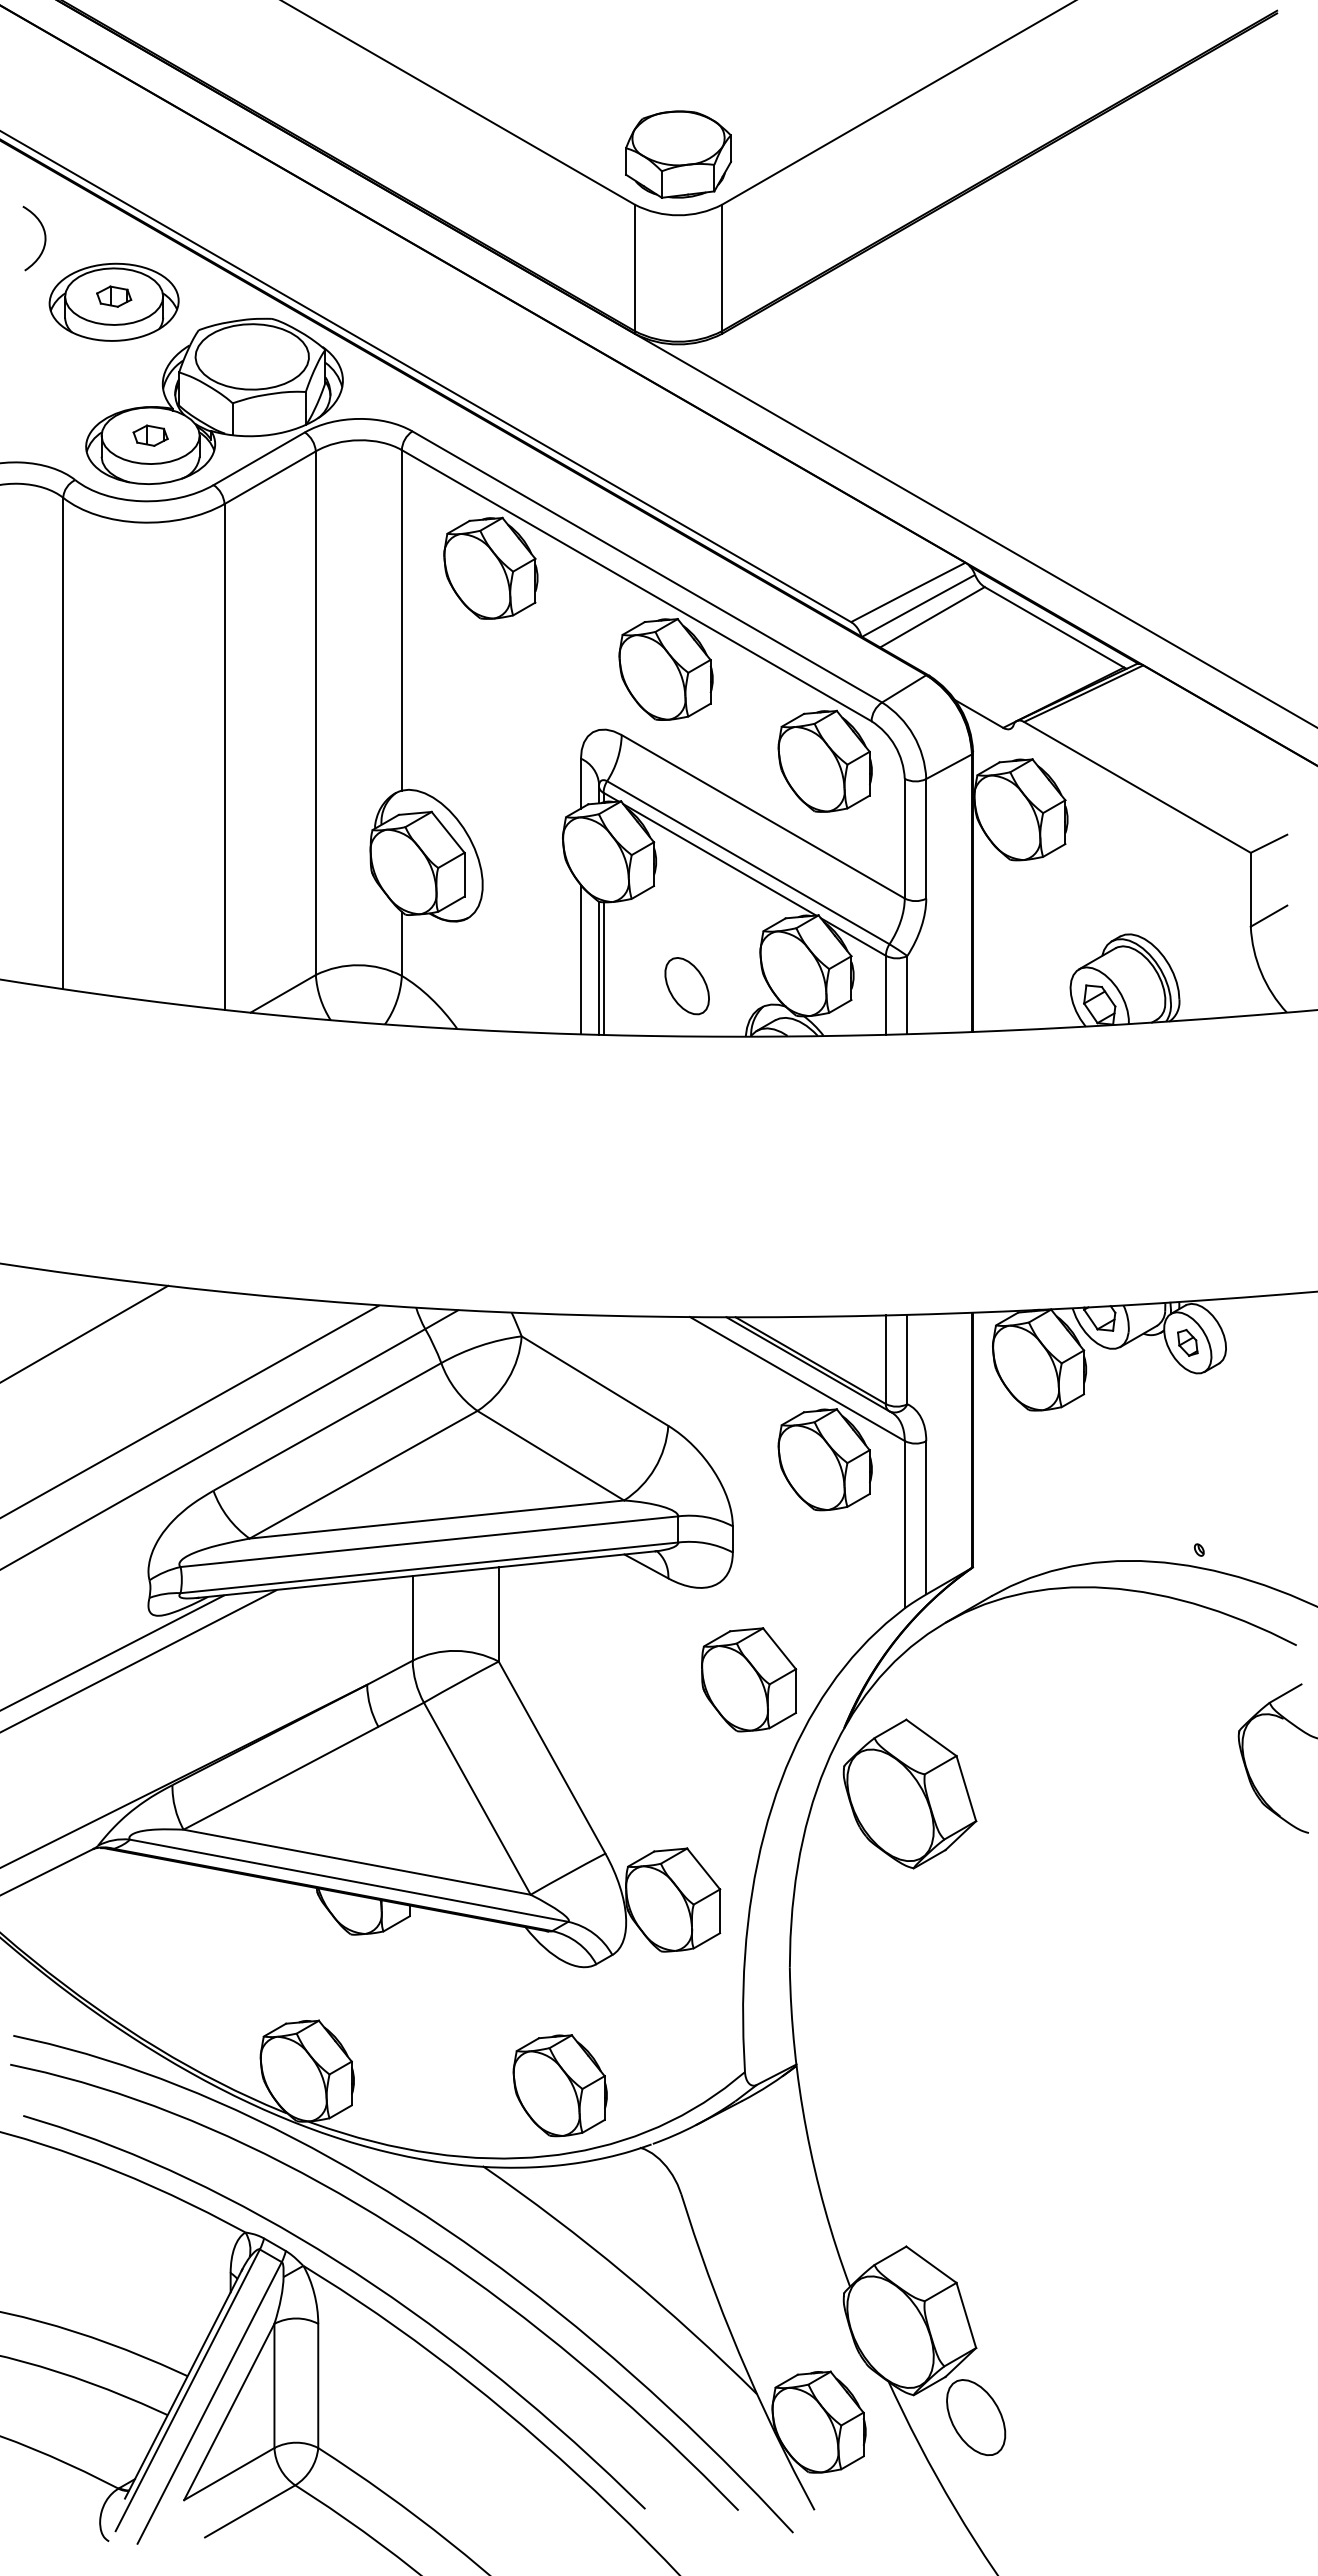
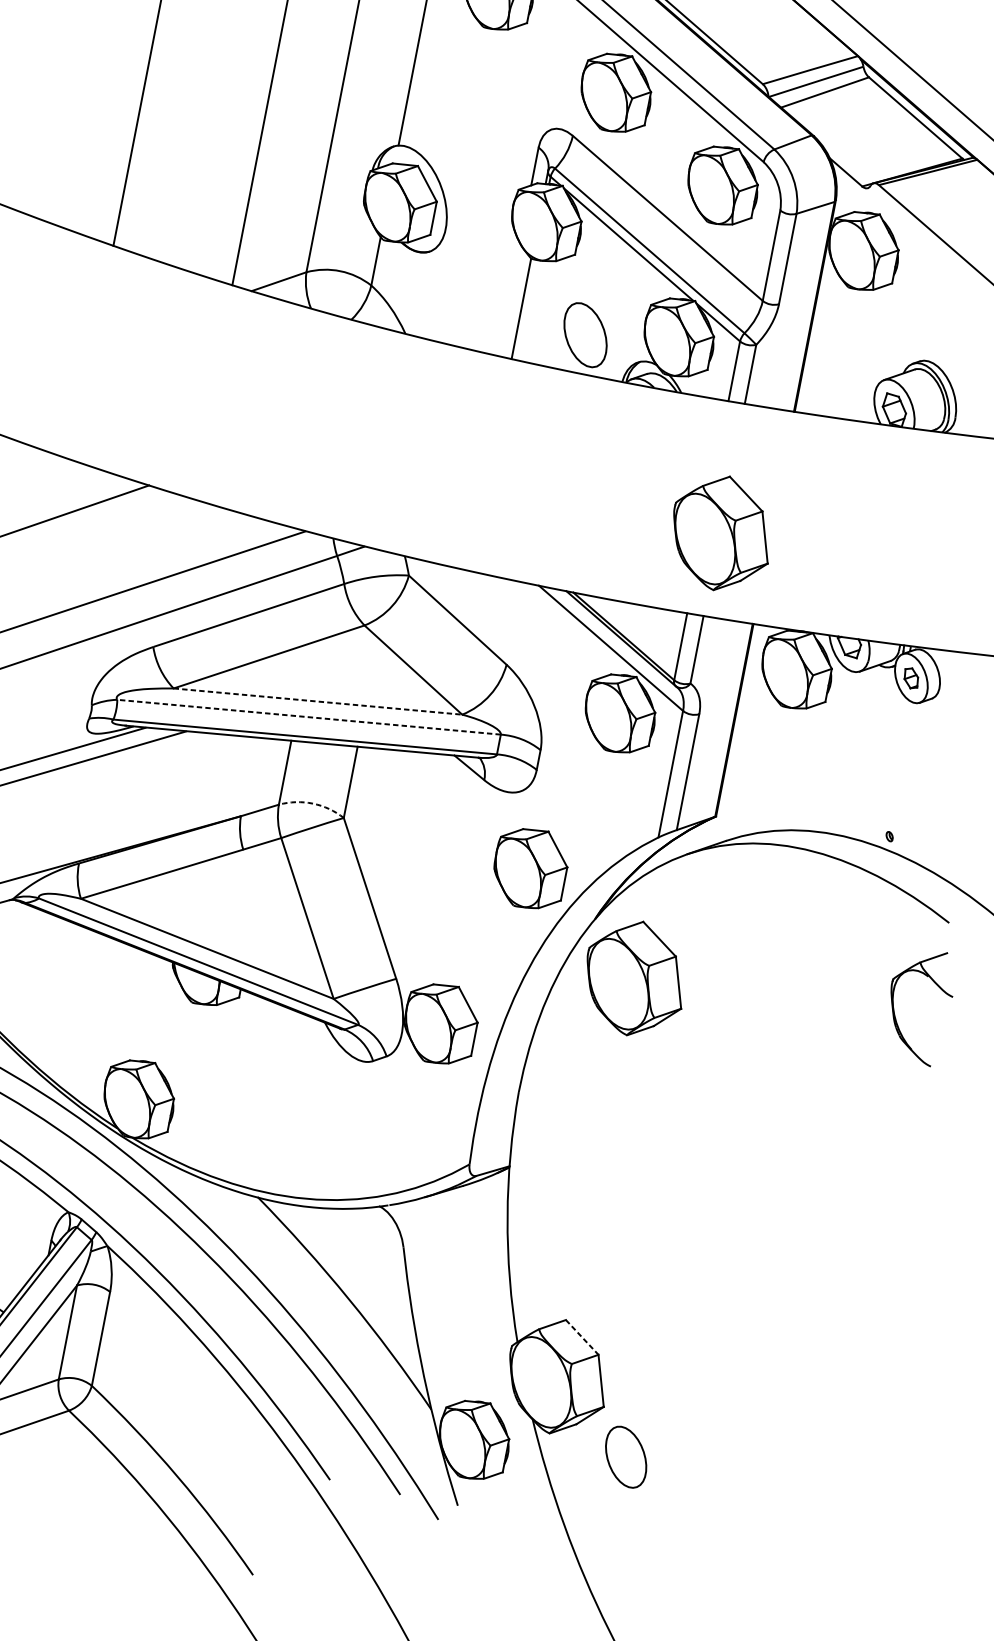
line: (580, 959) -> (508, 299), removed
line: (603, 968) -> (524, 309), removed
part: (686, 986) -> (584, 335), size x1.4
part: (909, 1204) -> (721, 532), added
line: (437, 1519) -> (318, 701), solid -> dashed
line: (428, 1541) -> (308, 716), solid -> dashed
arc: (455, 1650) -> (312, 803), solid -> dashed
part: (559, 2085) -> (327, 1147), removed
line: (931, 2264) -> (582, 1337), solid -> dashed
part: (976, 2417) -> (626, 1457), moved

